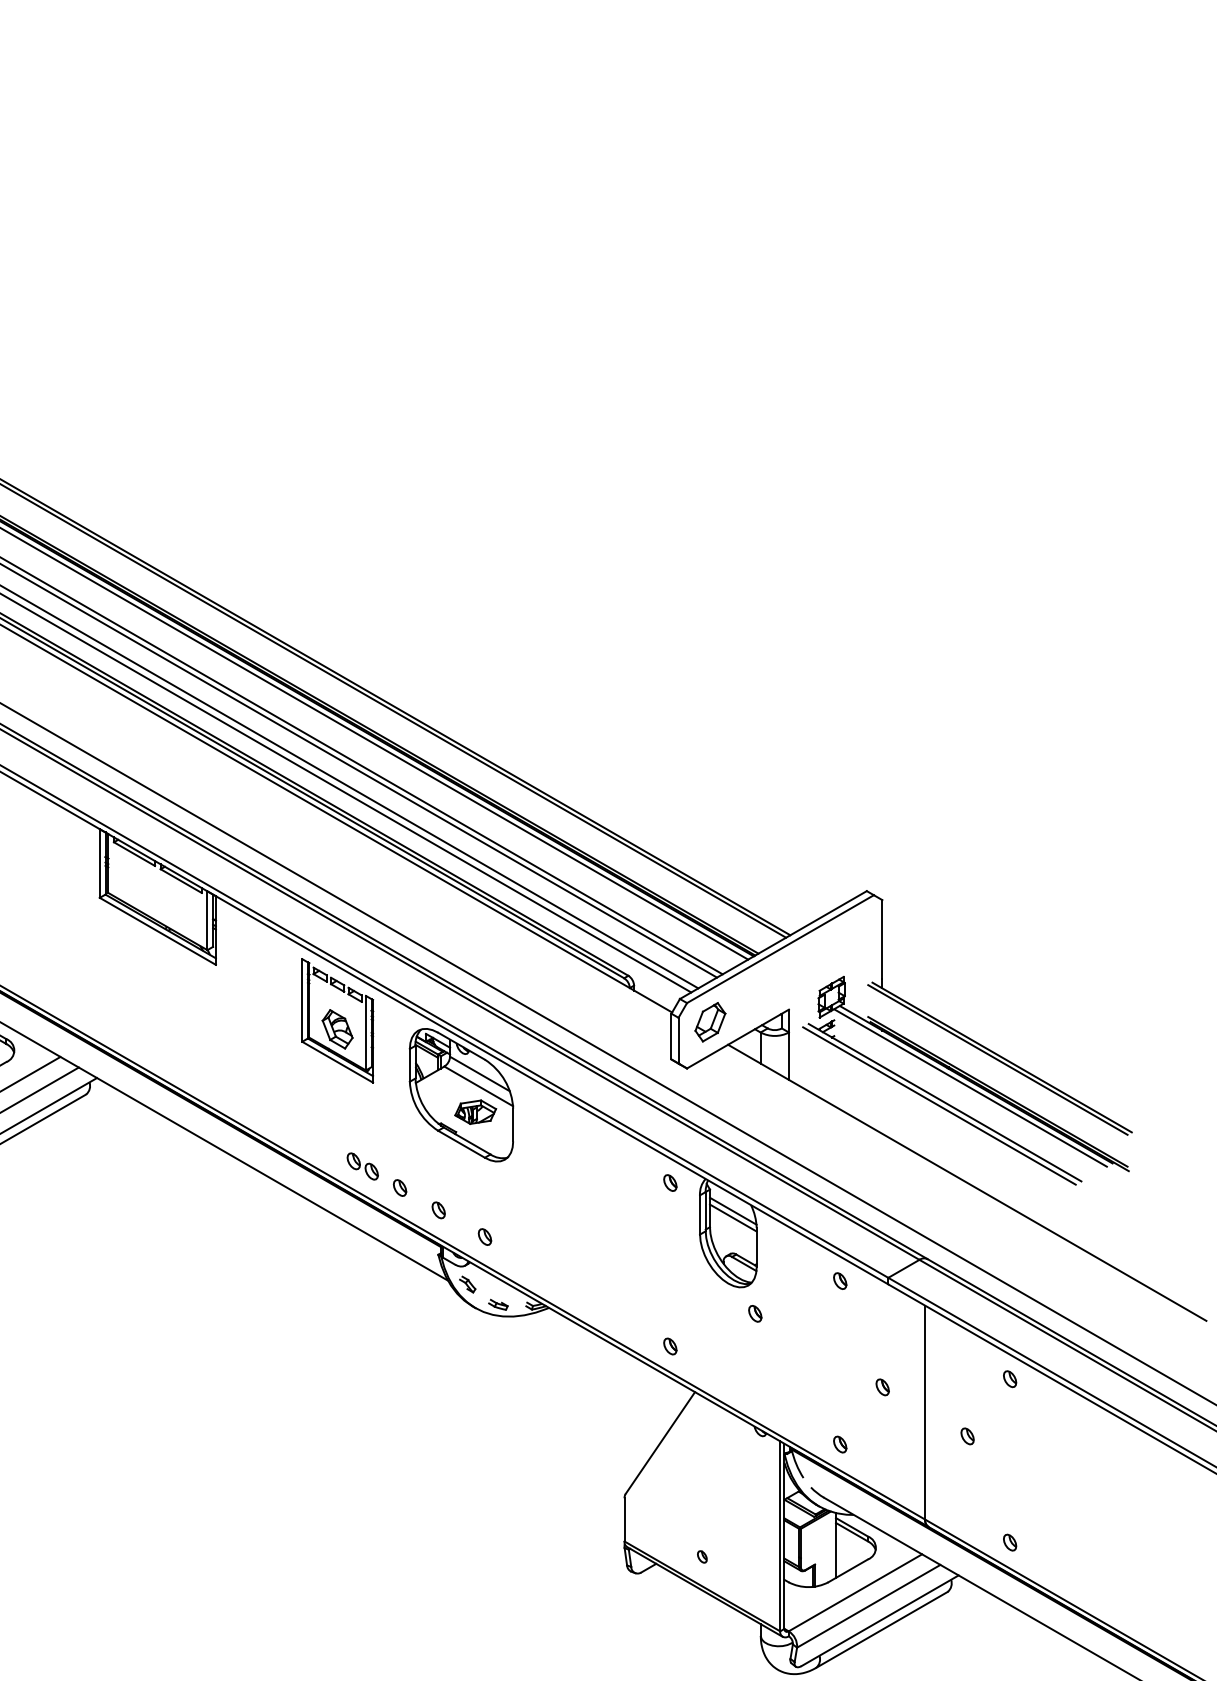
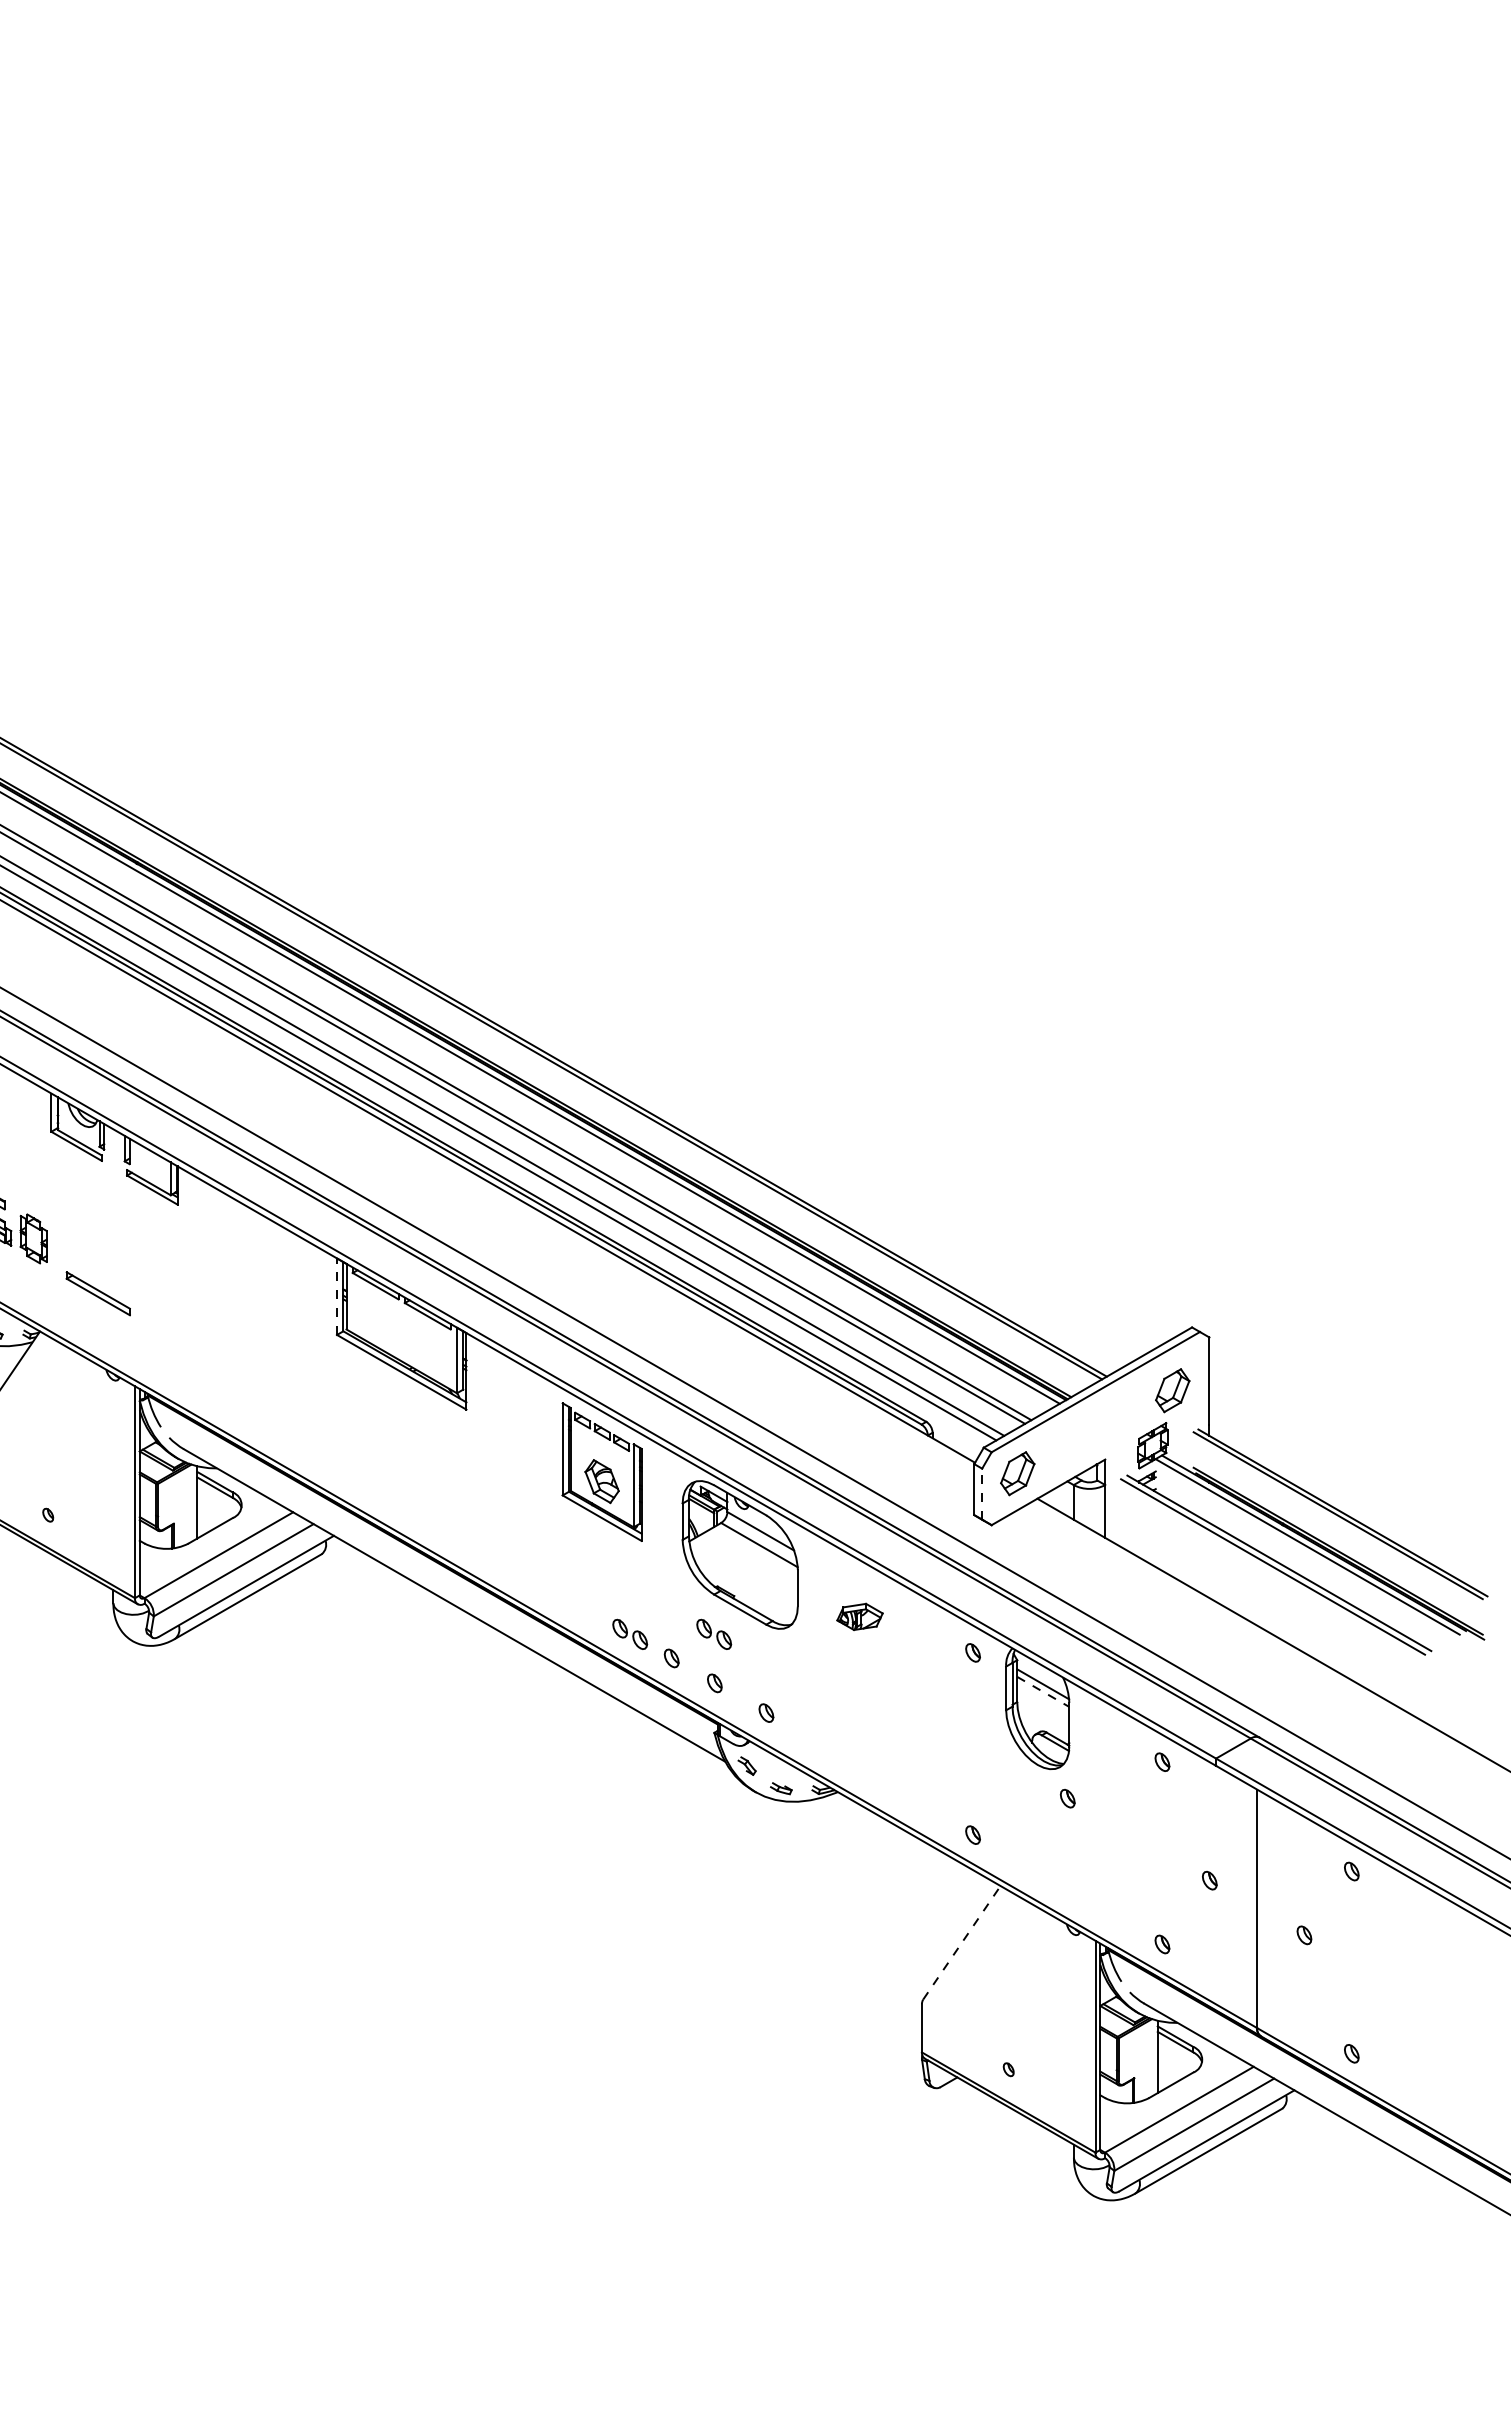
line: (100, 863) -> (337, 1296), solid -> dashed
part: (849, 947) -> (1172, 1390), added
line: (678, 1040) -> (982, 1494), solid -> dashed
part: (475, 1111) -> (859, 1616), moved
part: (438, 1165) -> (714, 1633), added
line: (733, 1218) -> (1043, 1692), solid -> dashed
line: (659, 1442) -> (961, 1942), solid -> dashed

